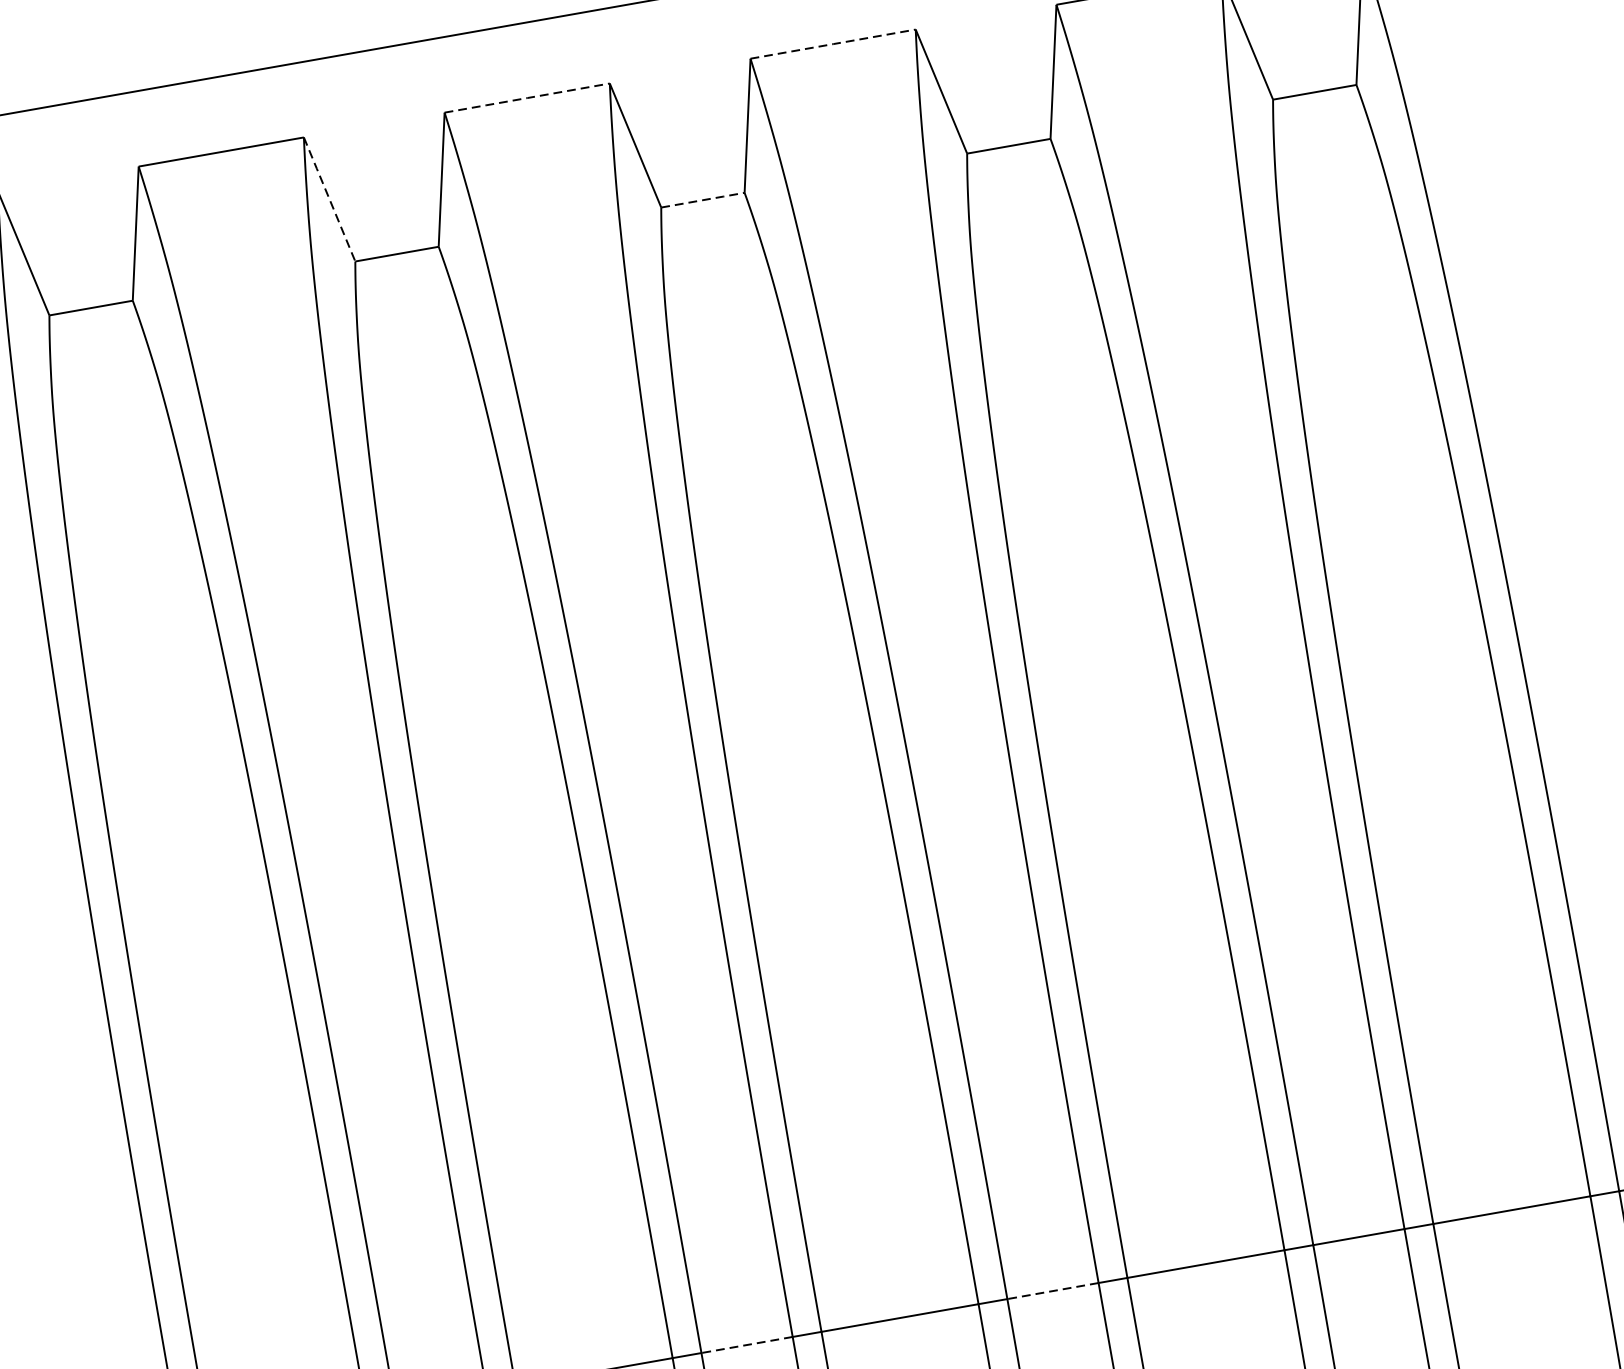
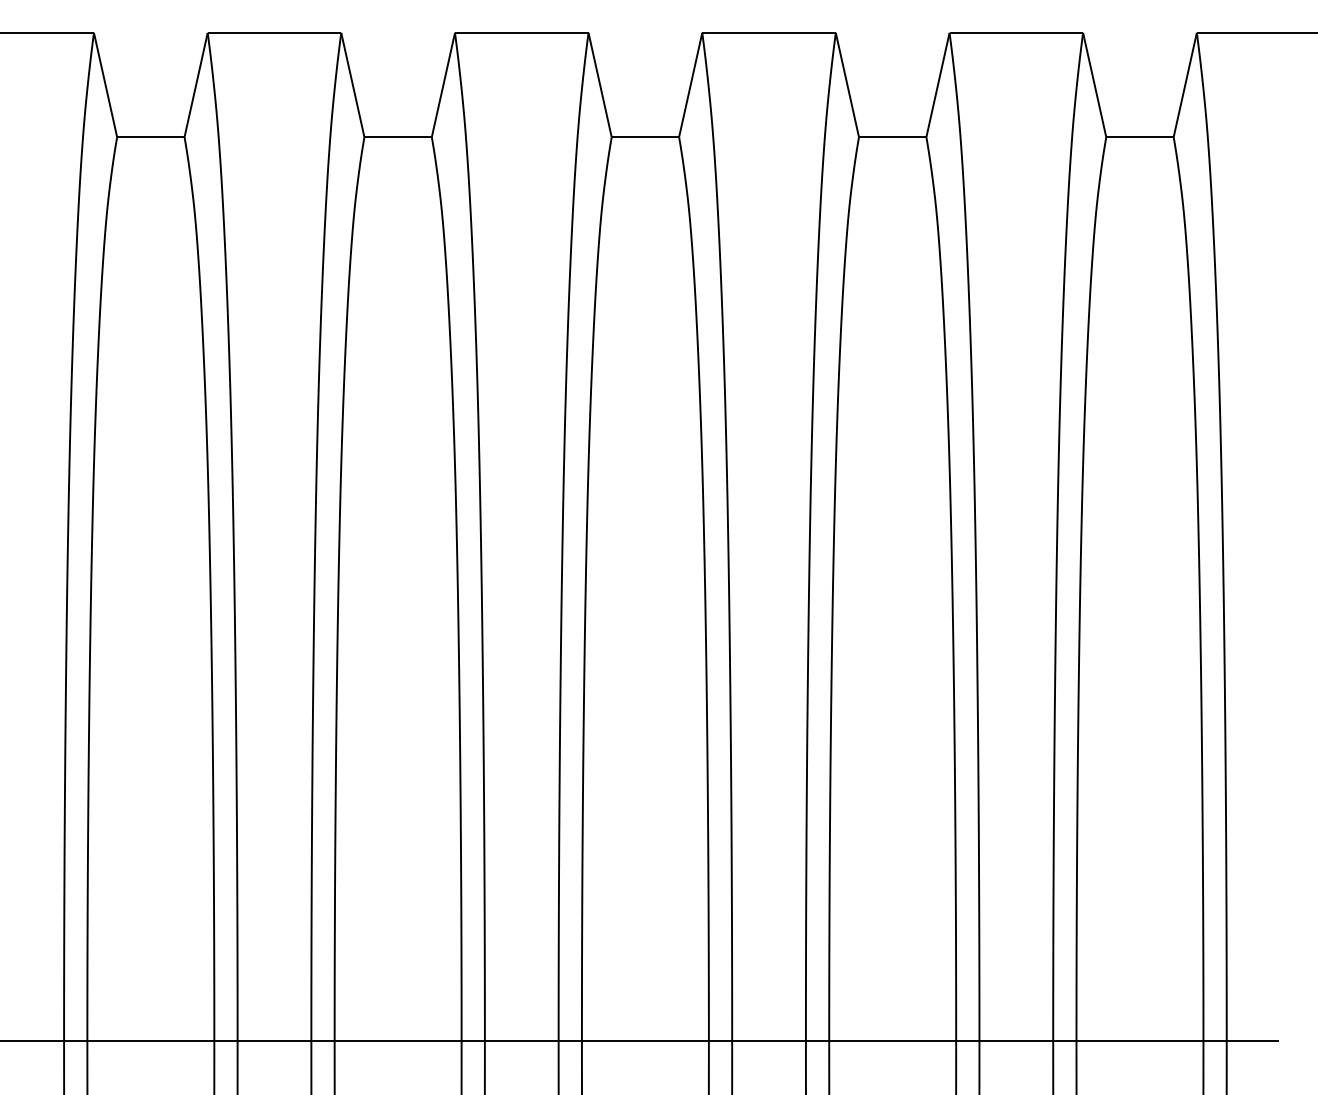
line: (833, 43) -> (769, 32), dashed -> solid
line: (528, 97) -> (522, 32), dashed -> solid
line: (329, 200) -> (352, 85), dashed -> solid
line: (703, 200) -> (645, 137), dashed -> solid
line: (1053, 1290) -> (769, 1040), dashed -> solid
line: (746, 1344) -> (521, 1040), dashed -> solid

